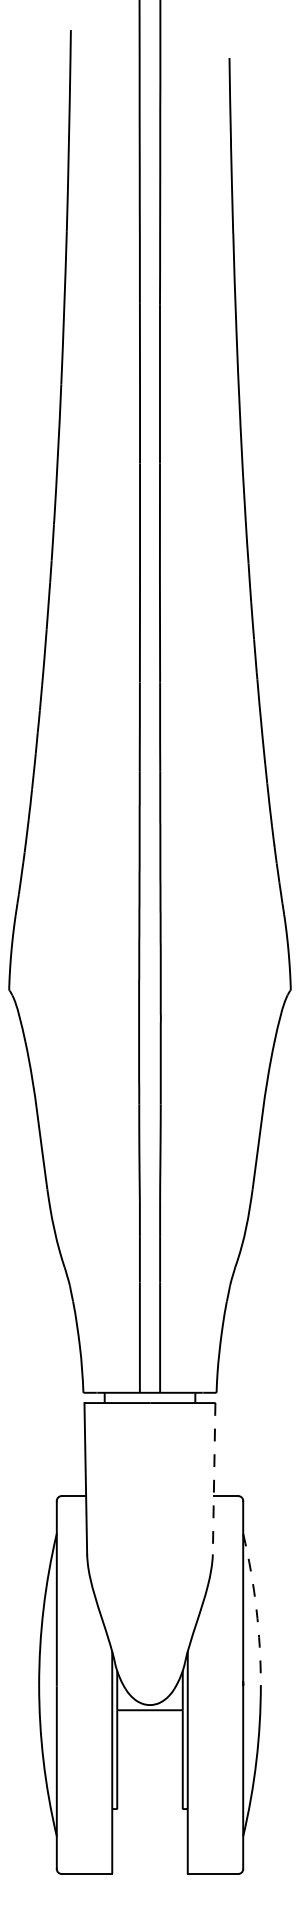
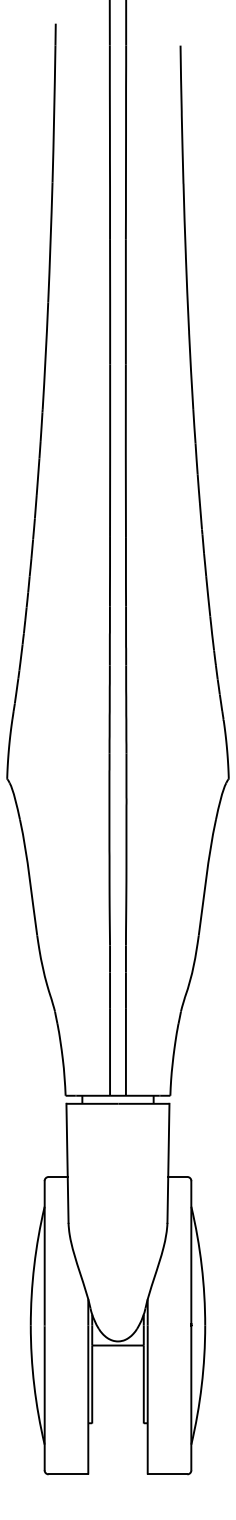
line: (214, 1478) -> (168, 1163), dashed -> solid
arc: (256, 1608) -> (201, 1265), dashed -> solid

